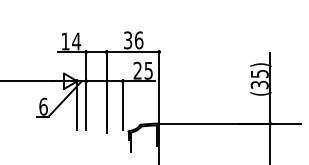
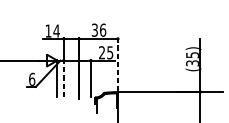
line: (159, 86) -> (118, 64), solid -> dashed
line: (86, 104) -> (64, 77), solid -> dashed

